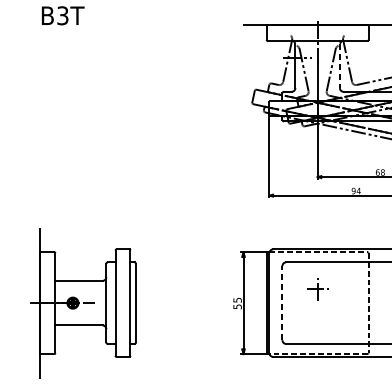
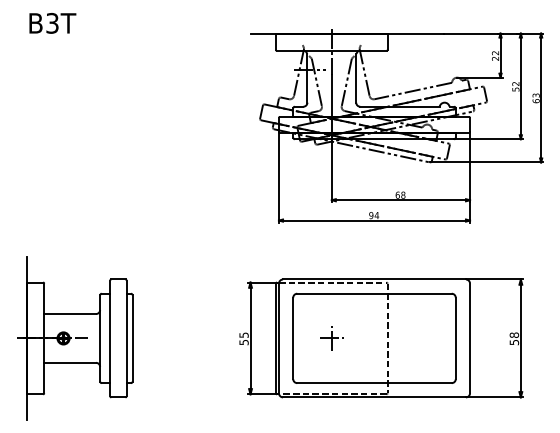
line: (340, 66) -> (356, 78), dashed -> solid
part: (317, 289) -> (331, 338), moved
line: (282, 303) -> (293, 338), dashed -> solid

